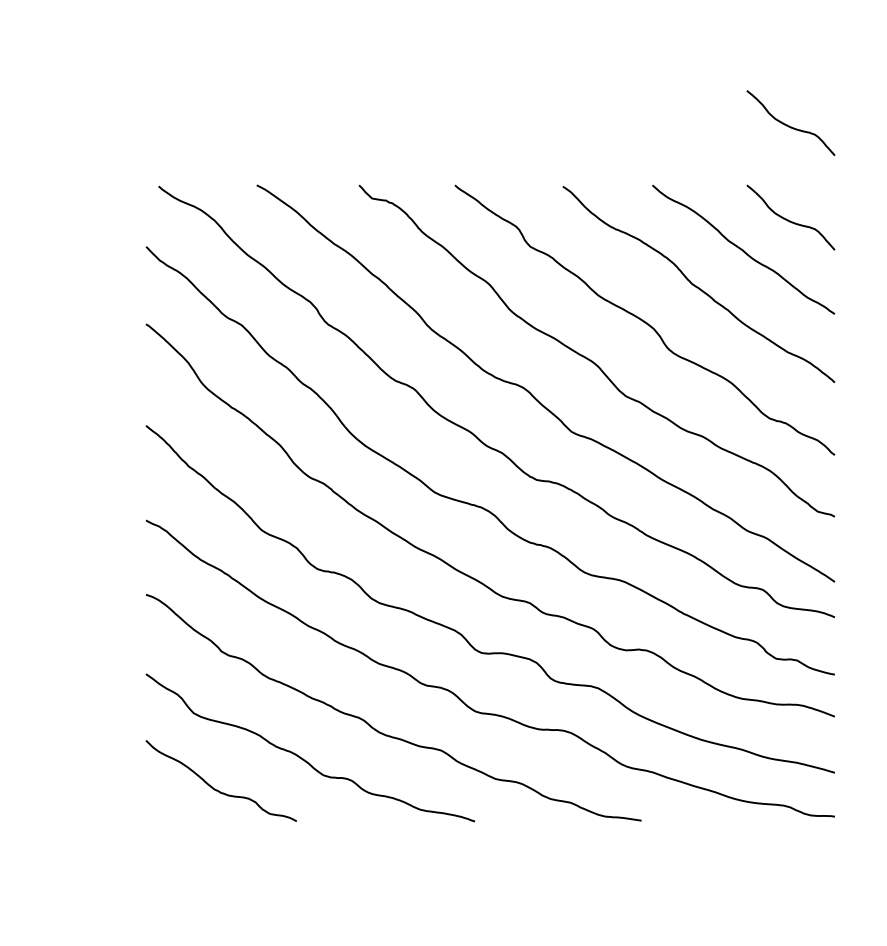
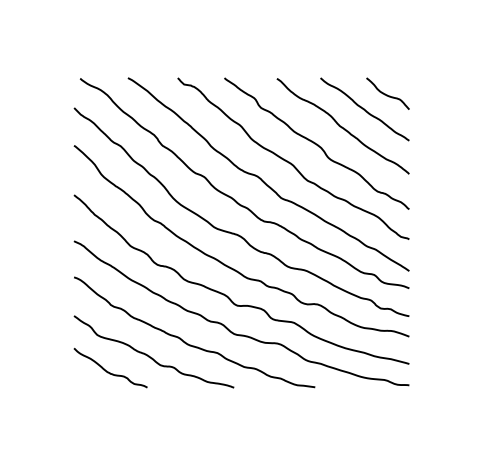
curve: (789, 124) -> (387, 48), removed

